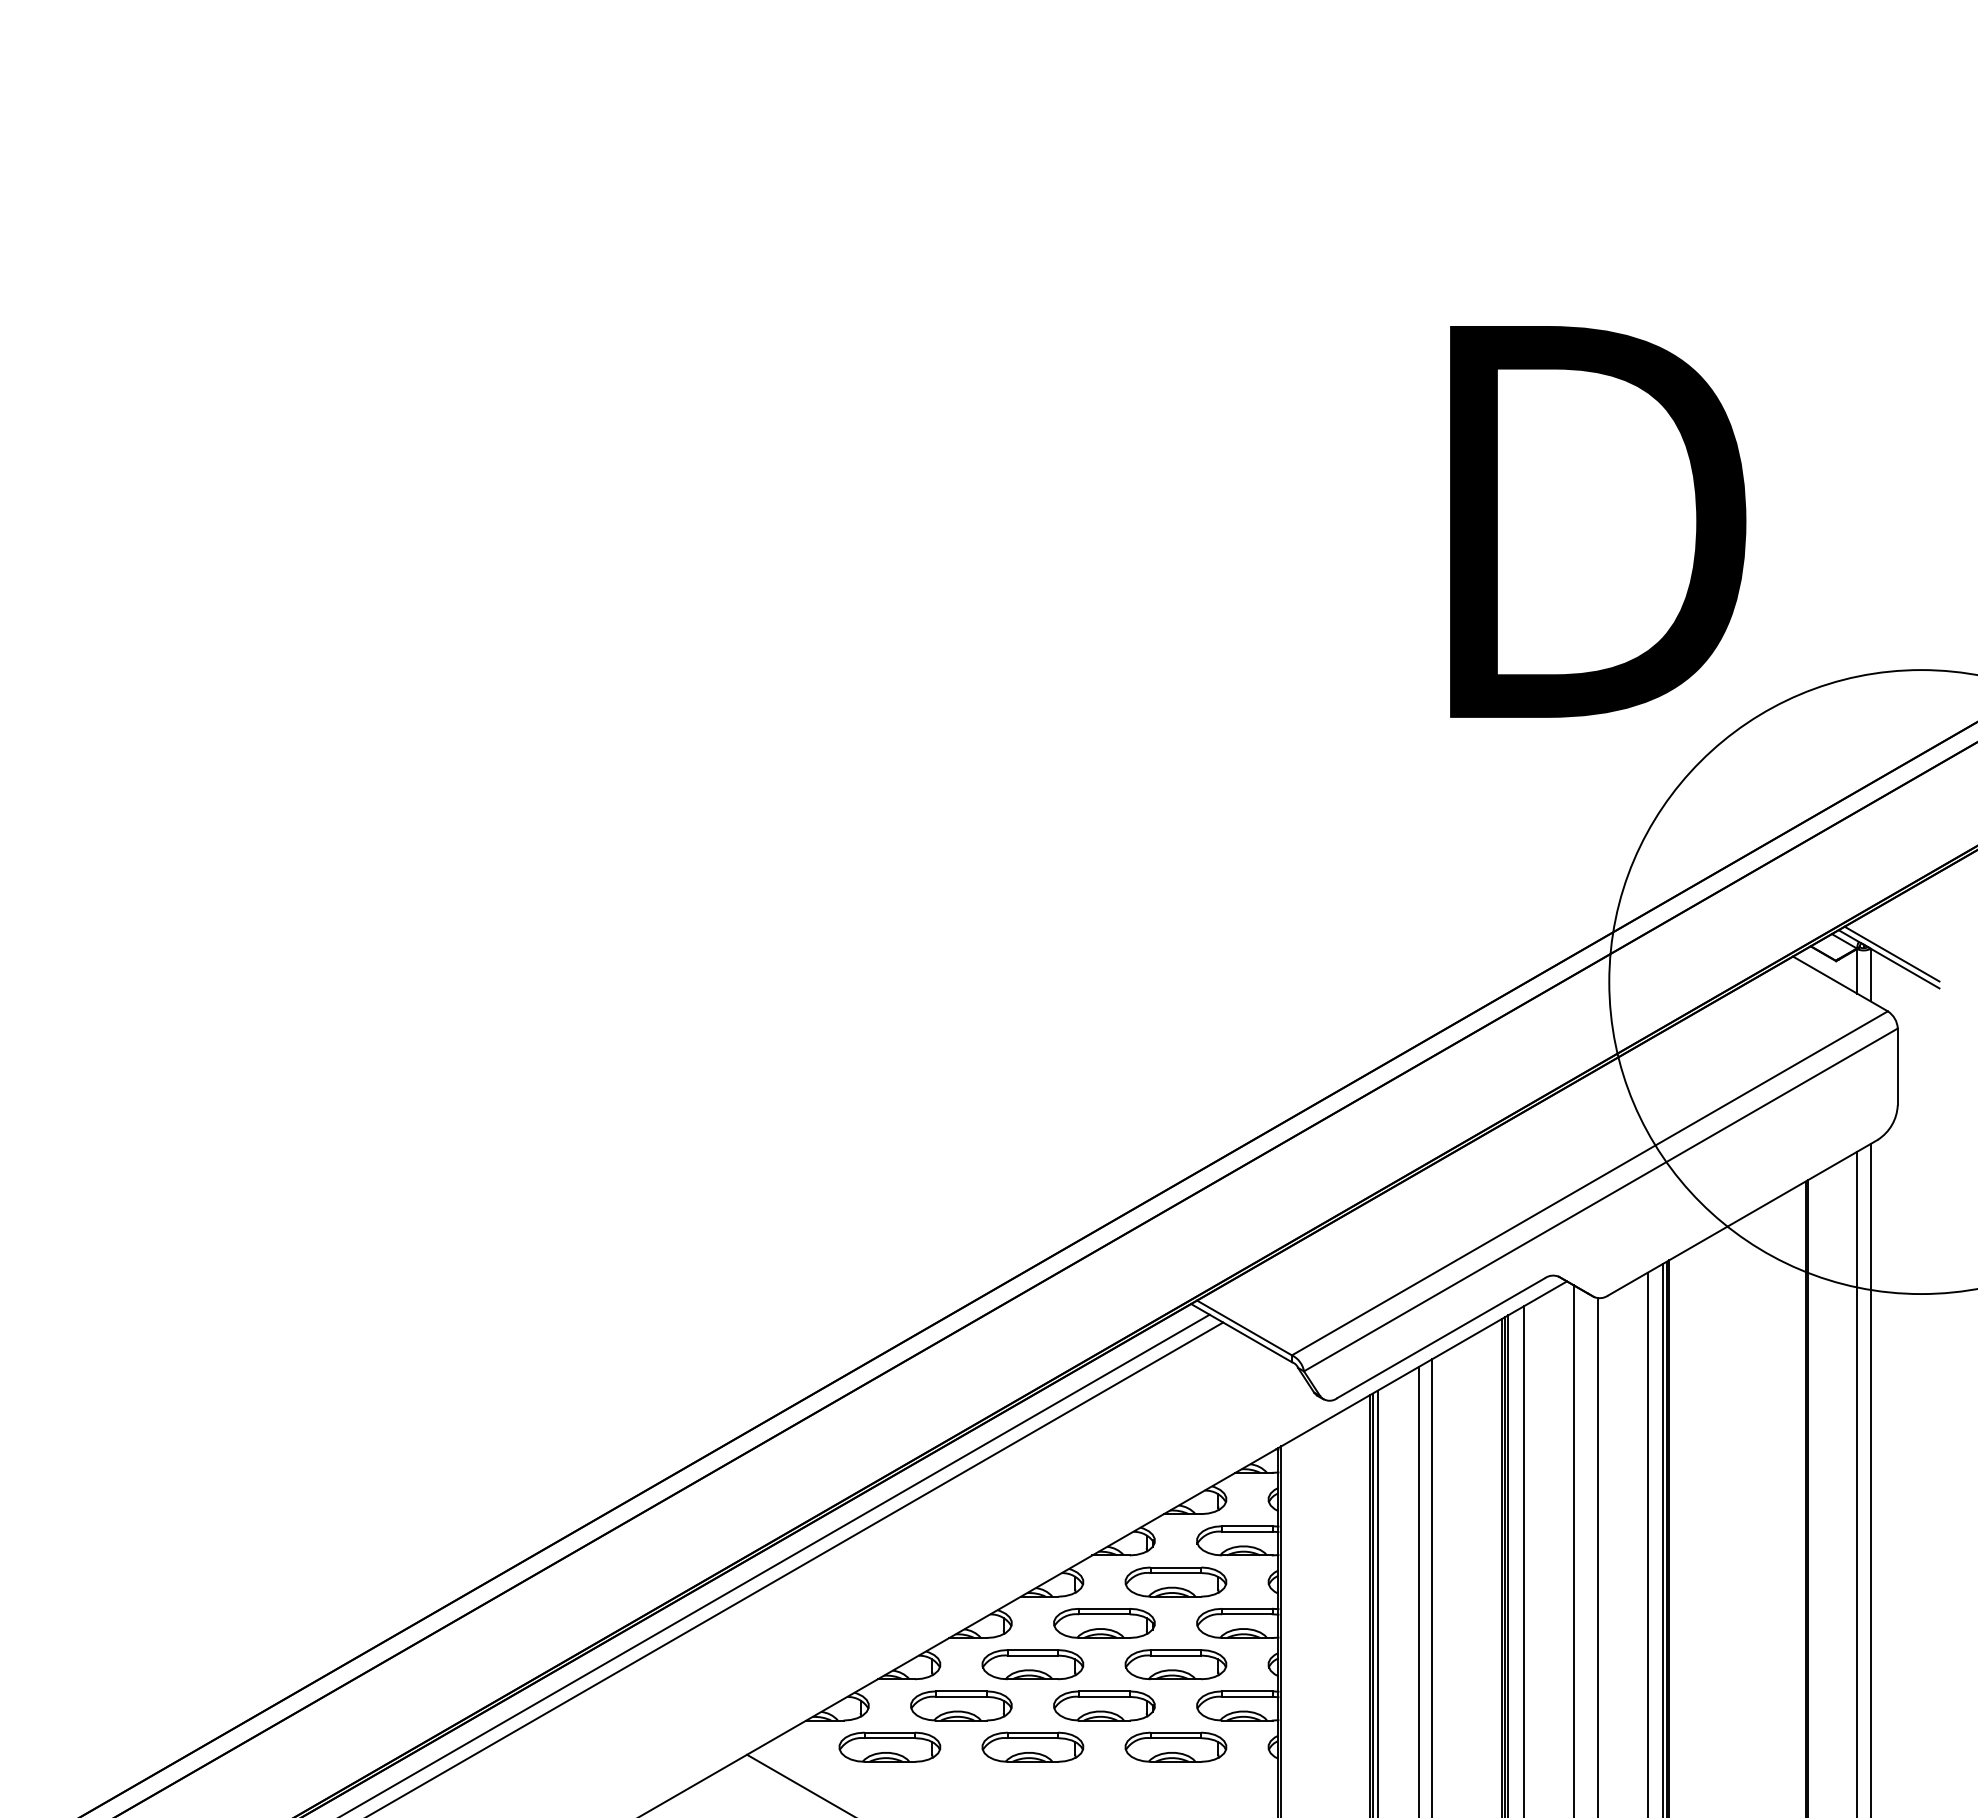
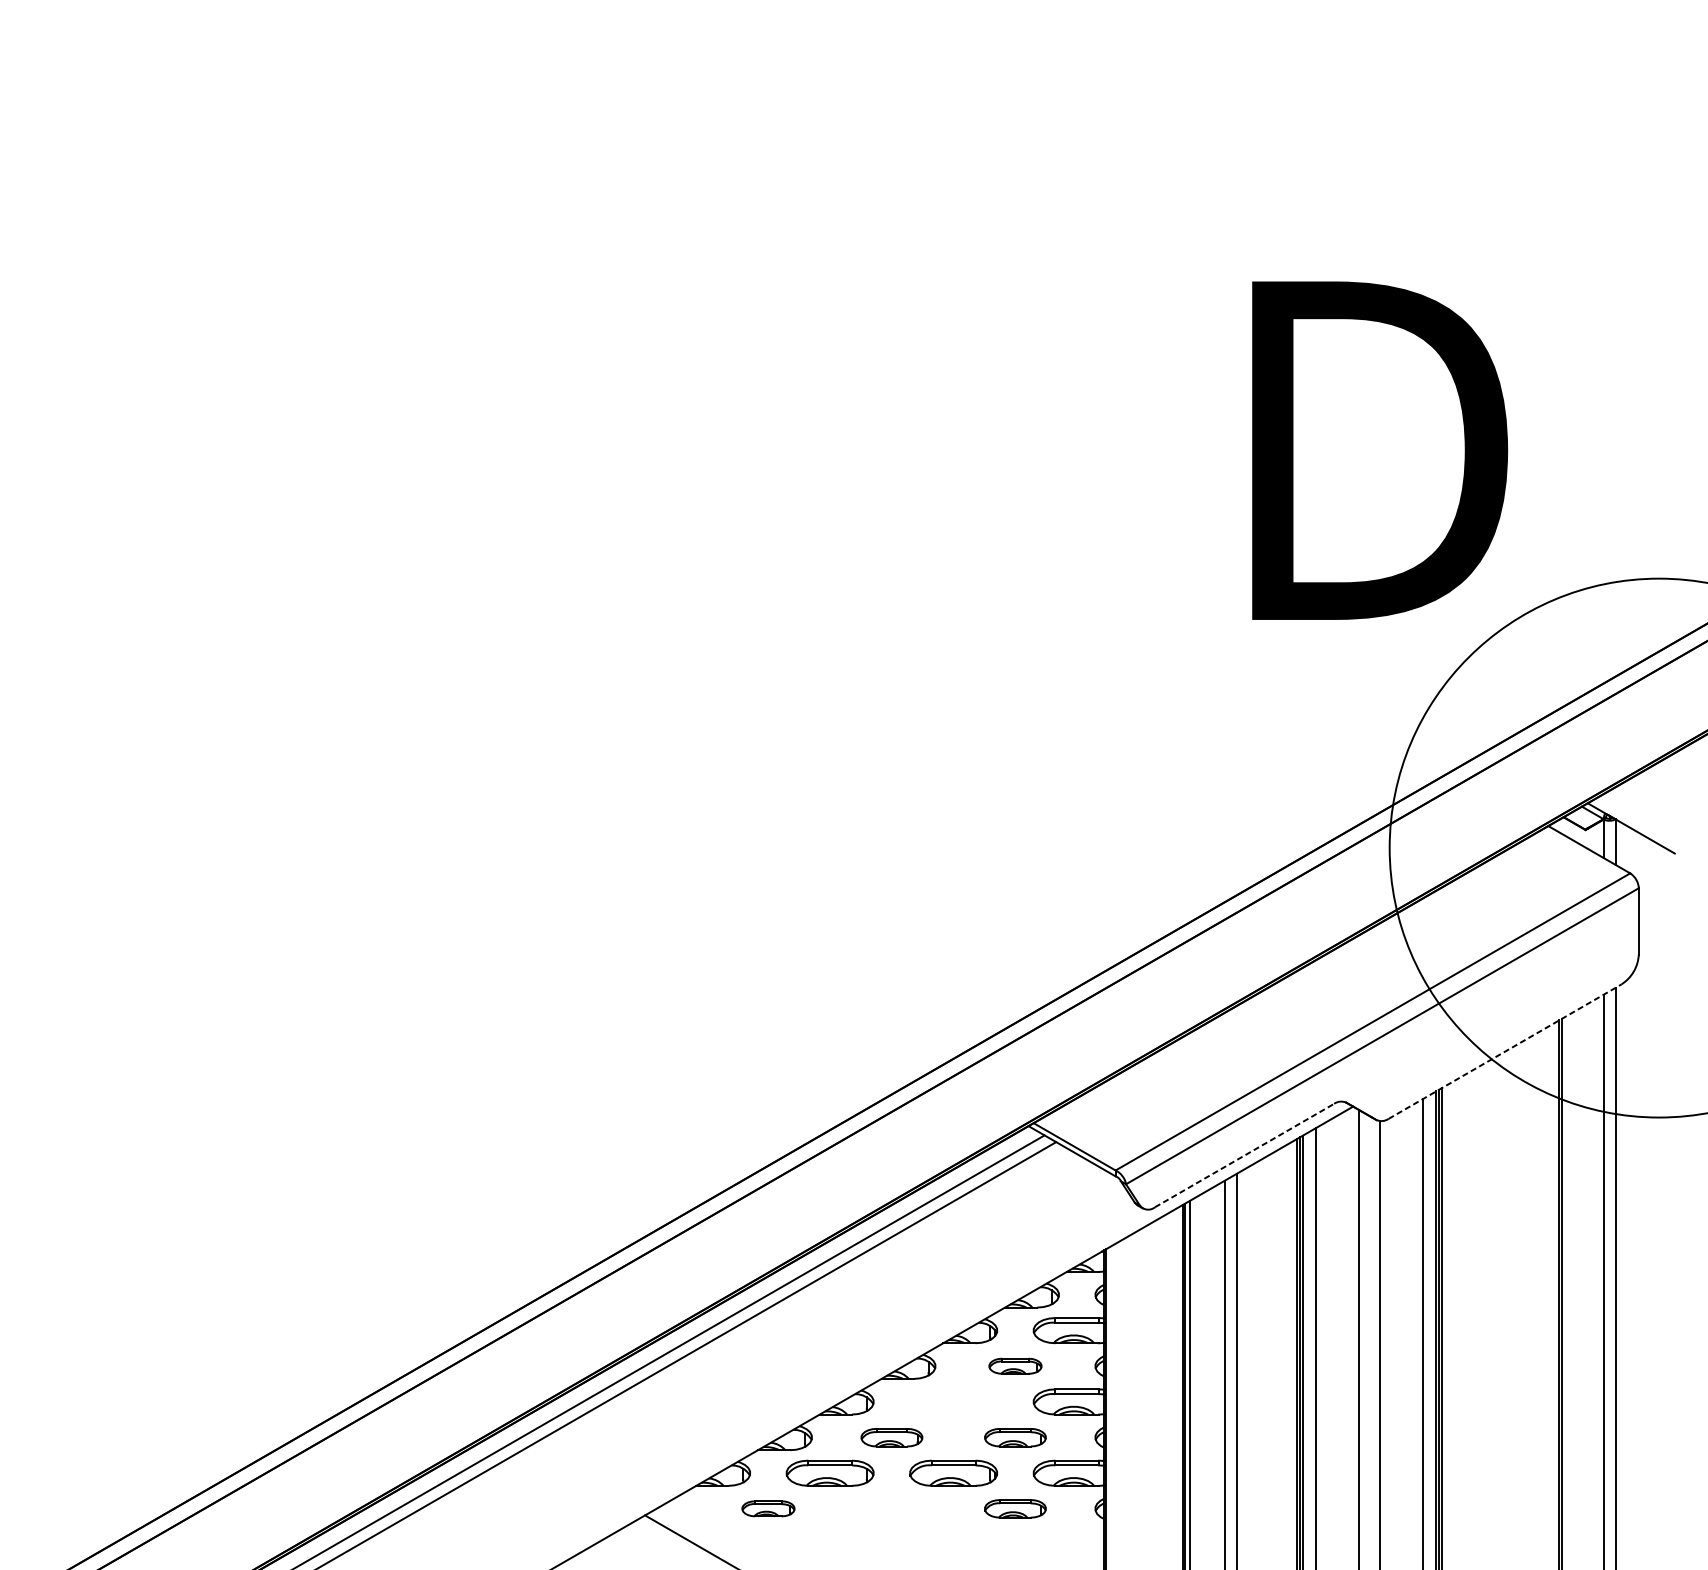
line: (1891, 953) -> (1633, 823), removed
line: (1742, 1217) -> (1504, 1051), solid -> dashed
line: (1441, 1338) -> (1244, 1155), solid -> dashed
part: (1175, 1581) -> (1015, 1365), size x0.6
part: (1104, 1623) -> (953, 1402), removed
part: (1032, 1664) -> (891, 1437), size x0.7
part: (1175, 1664) -> (1015, 1437), size x0.7
part: (889, 1746) -> (768, 1508), size x0.6
part: (1032, 1746) -> (891, 1508), removed
part: (1175, 1746) -> (1015, 1508), size x0.7

